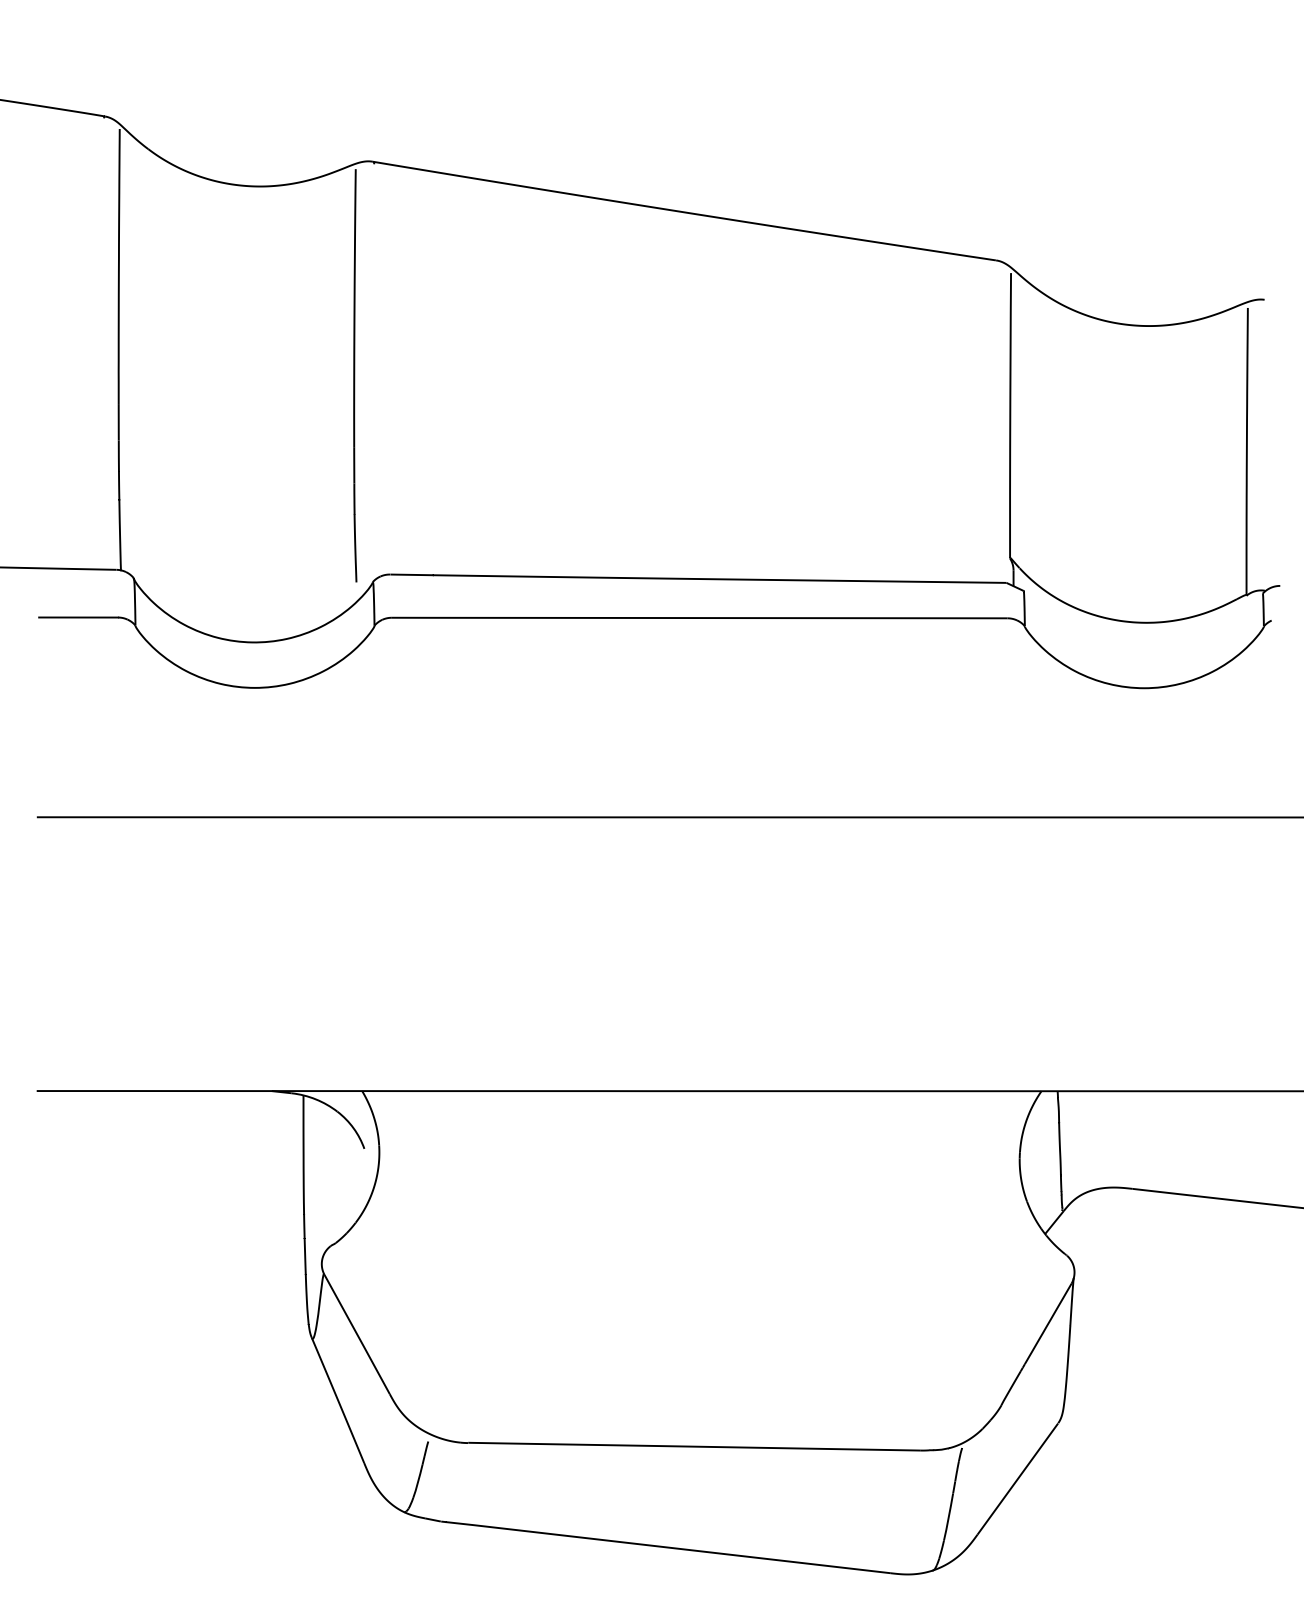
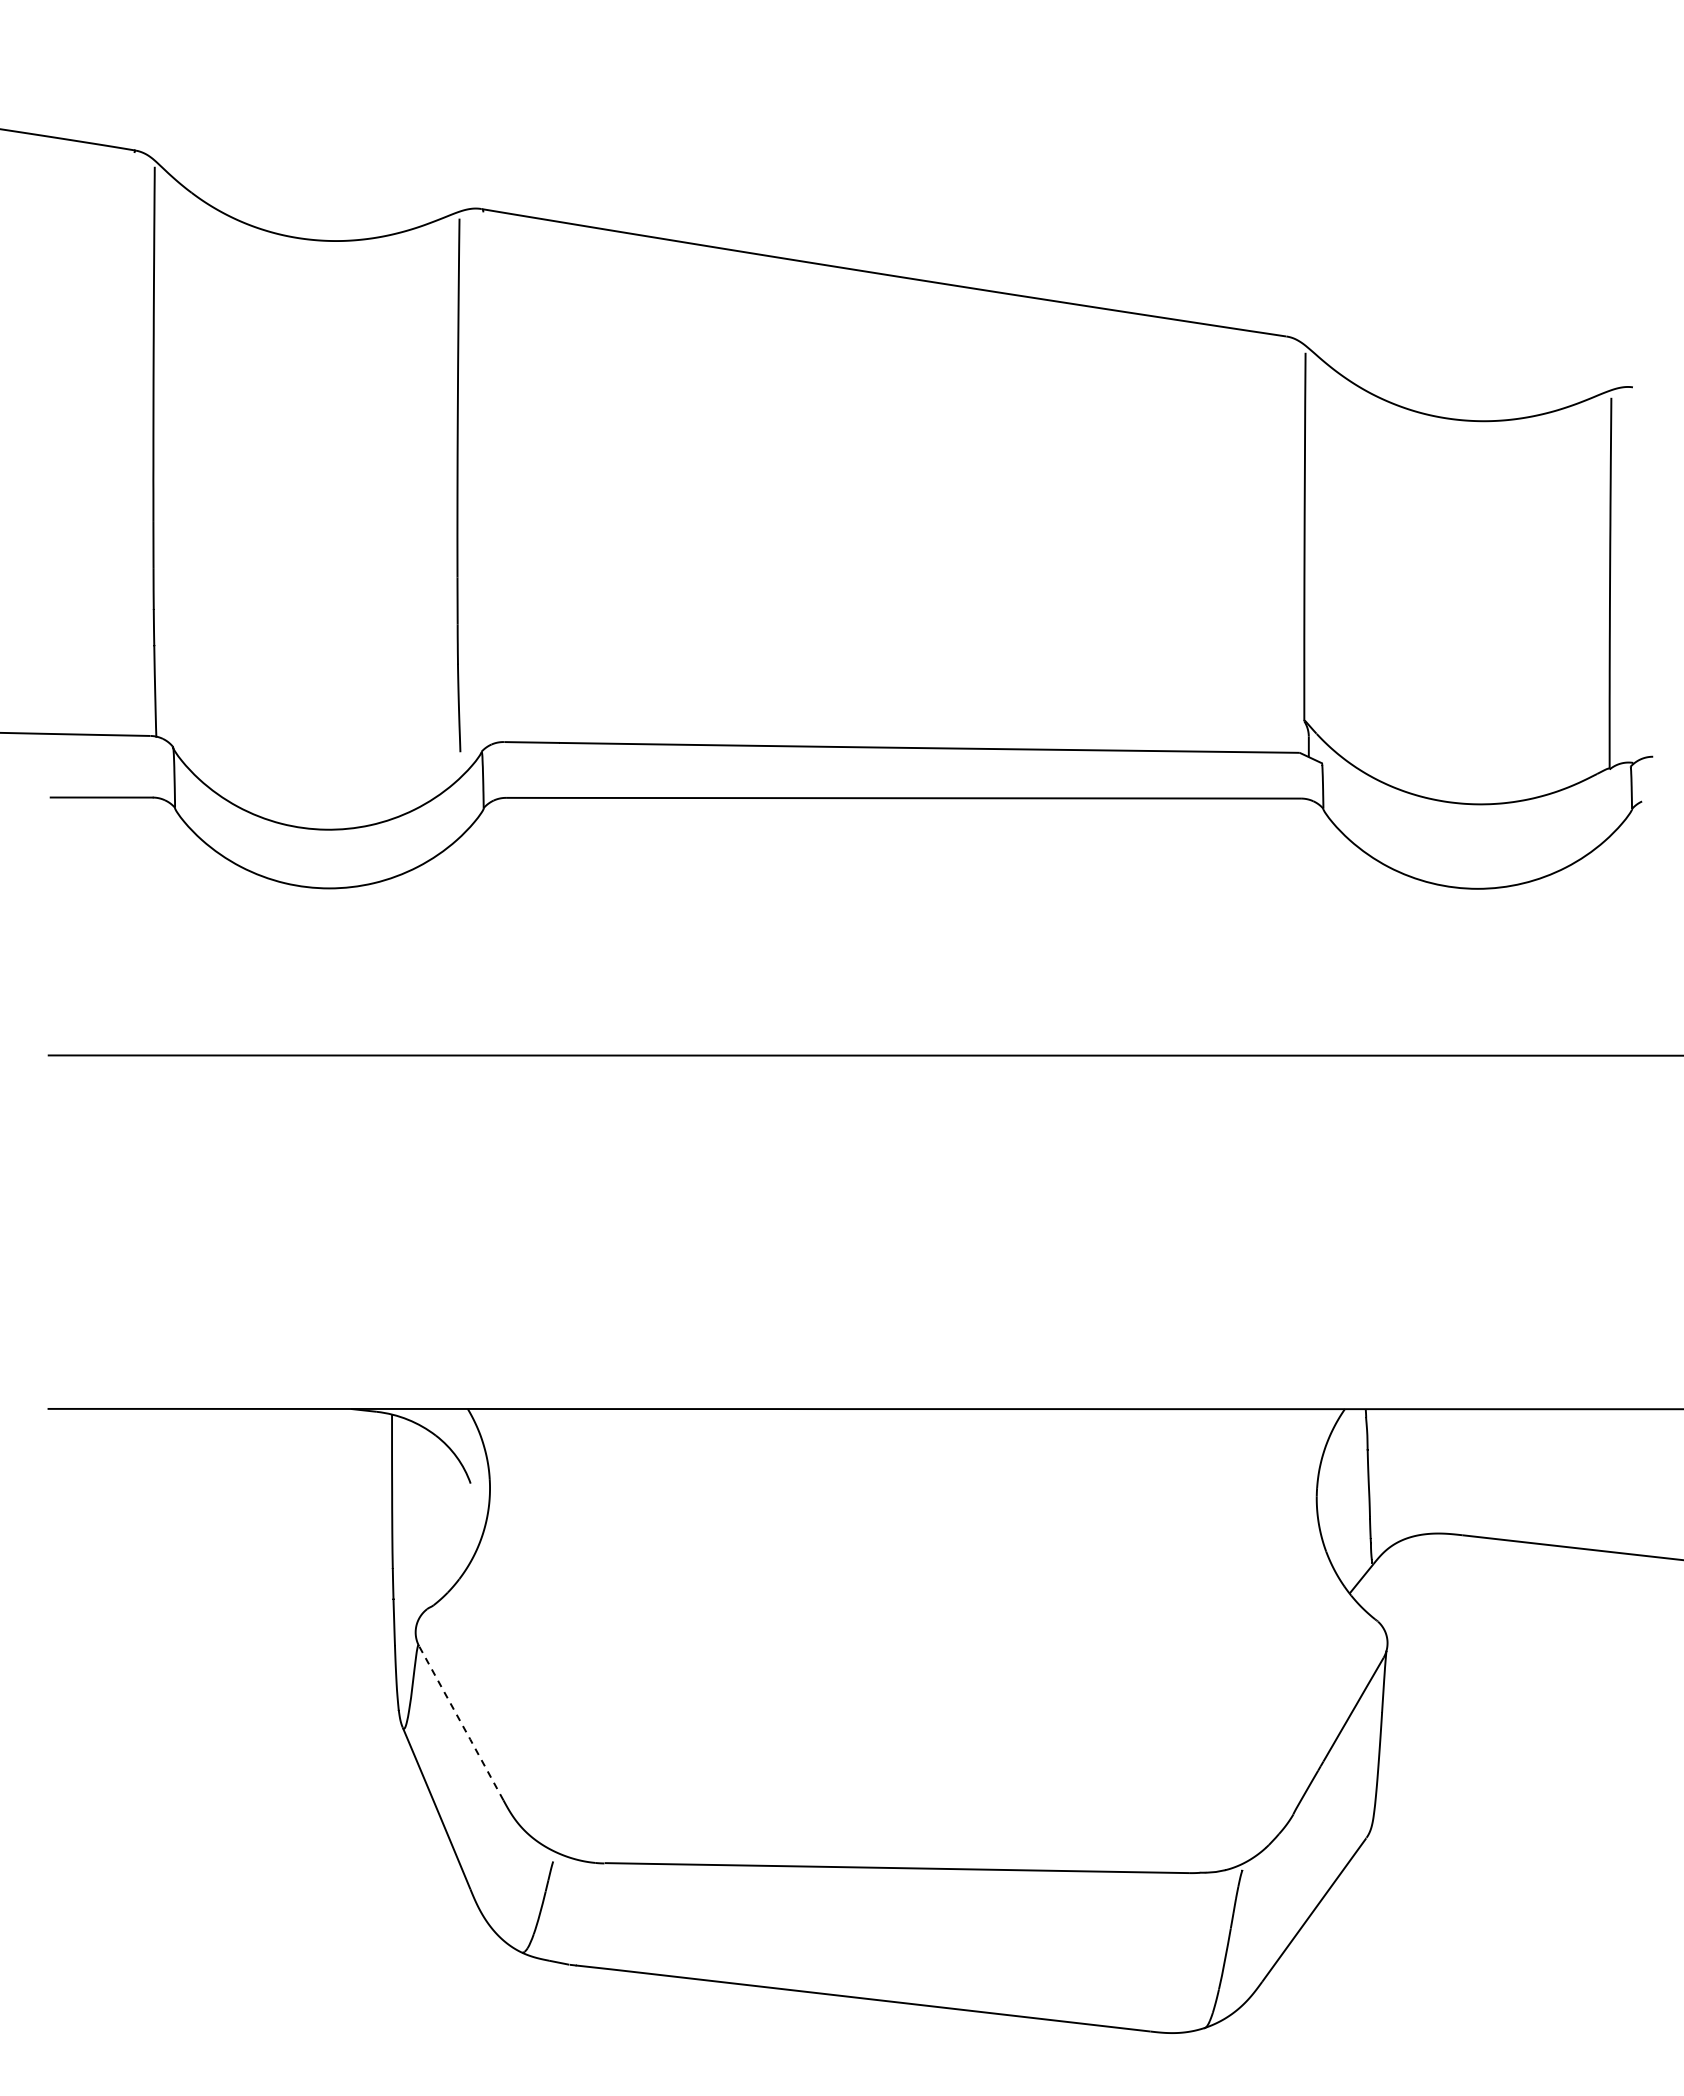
line: (357, 1334) -> (461, 1723), solid -> dashed

